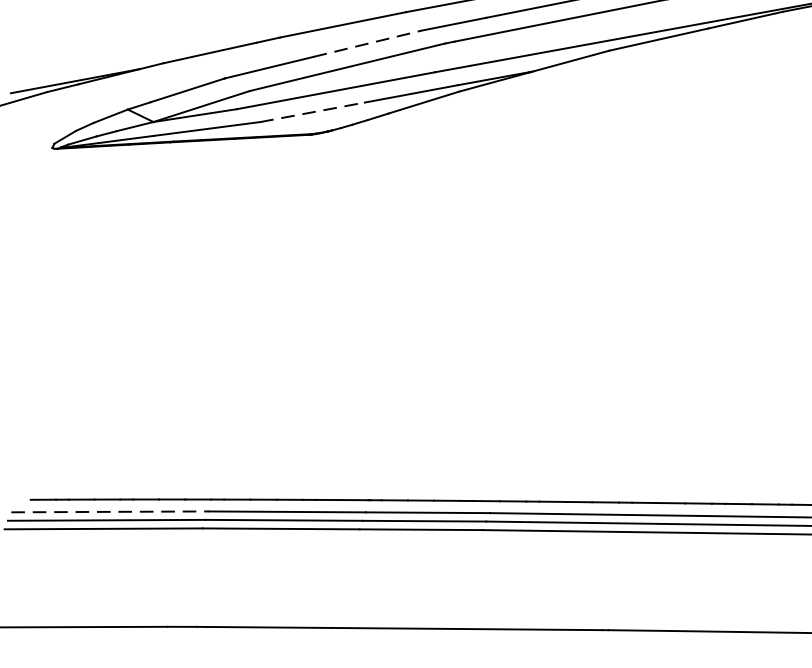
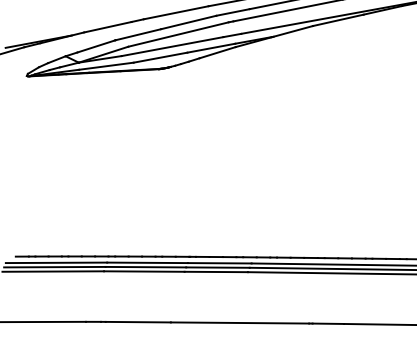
line: (368, 43) -> (189, 22), dashed -> solid
line: (314, 111) -> (161, 57), dashed -> solid
line: (109, 511) -> (56, 262), dashed -> solid

